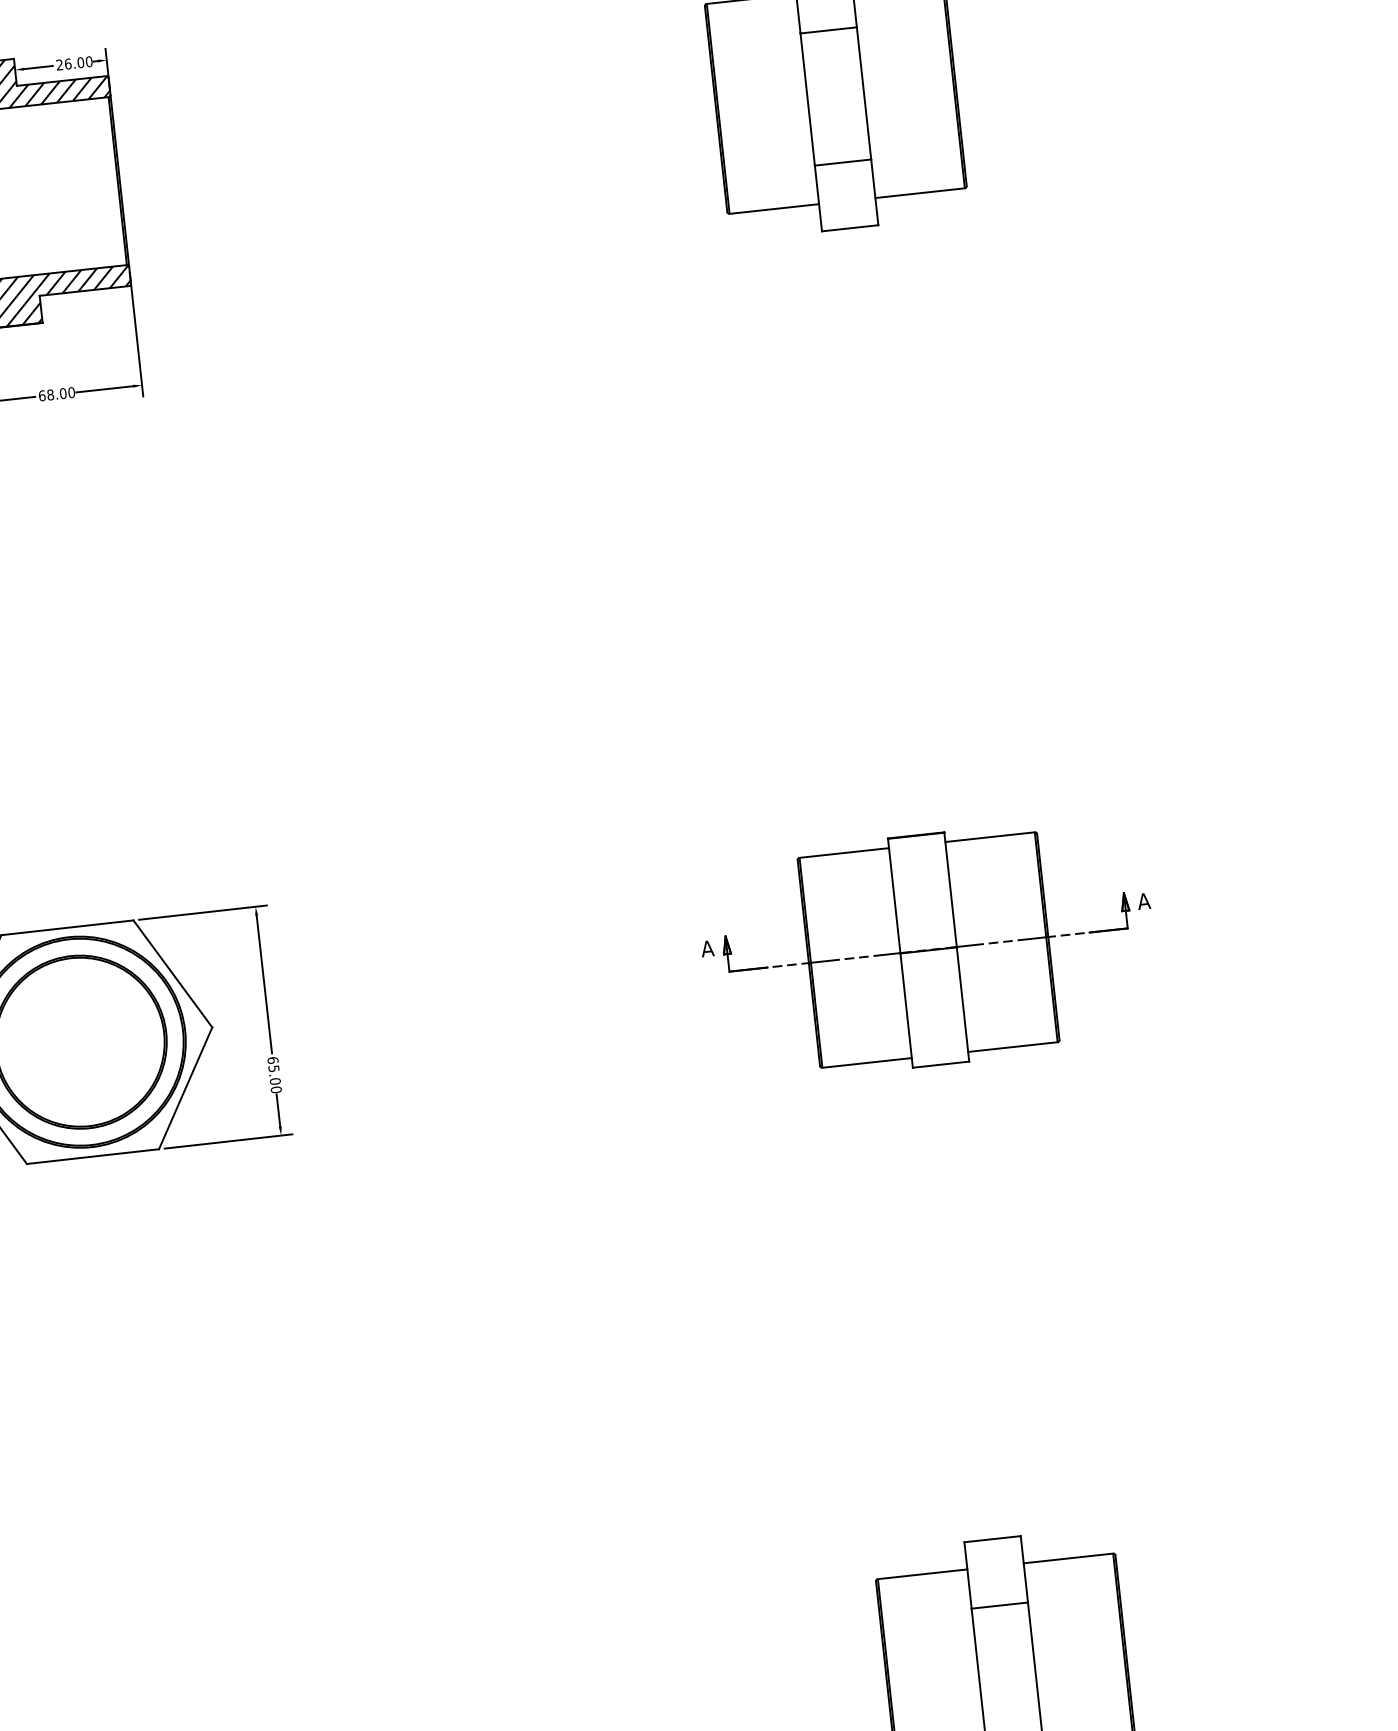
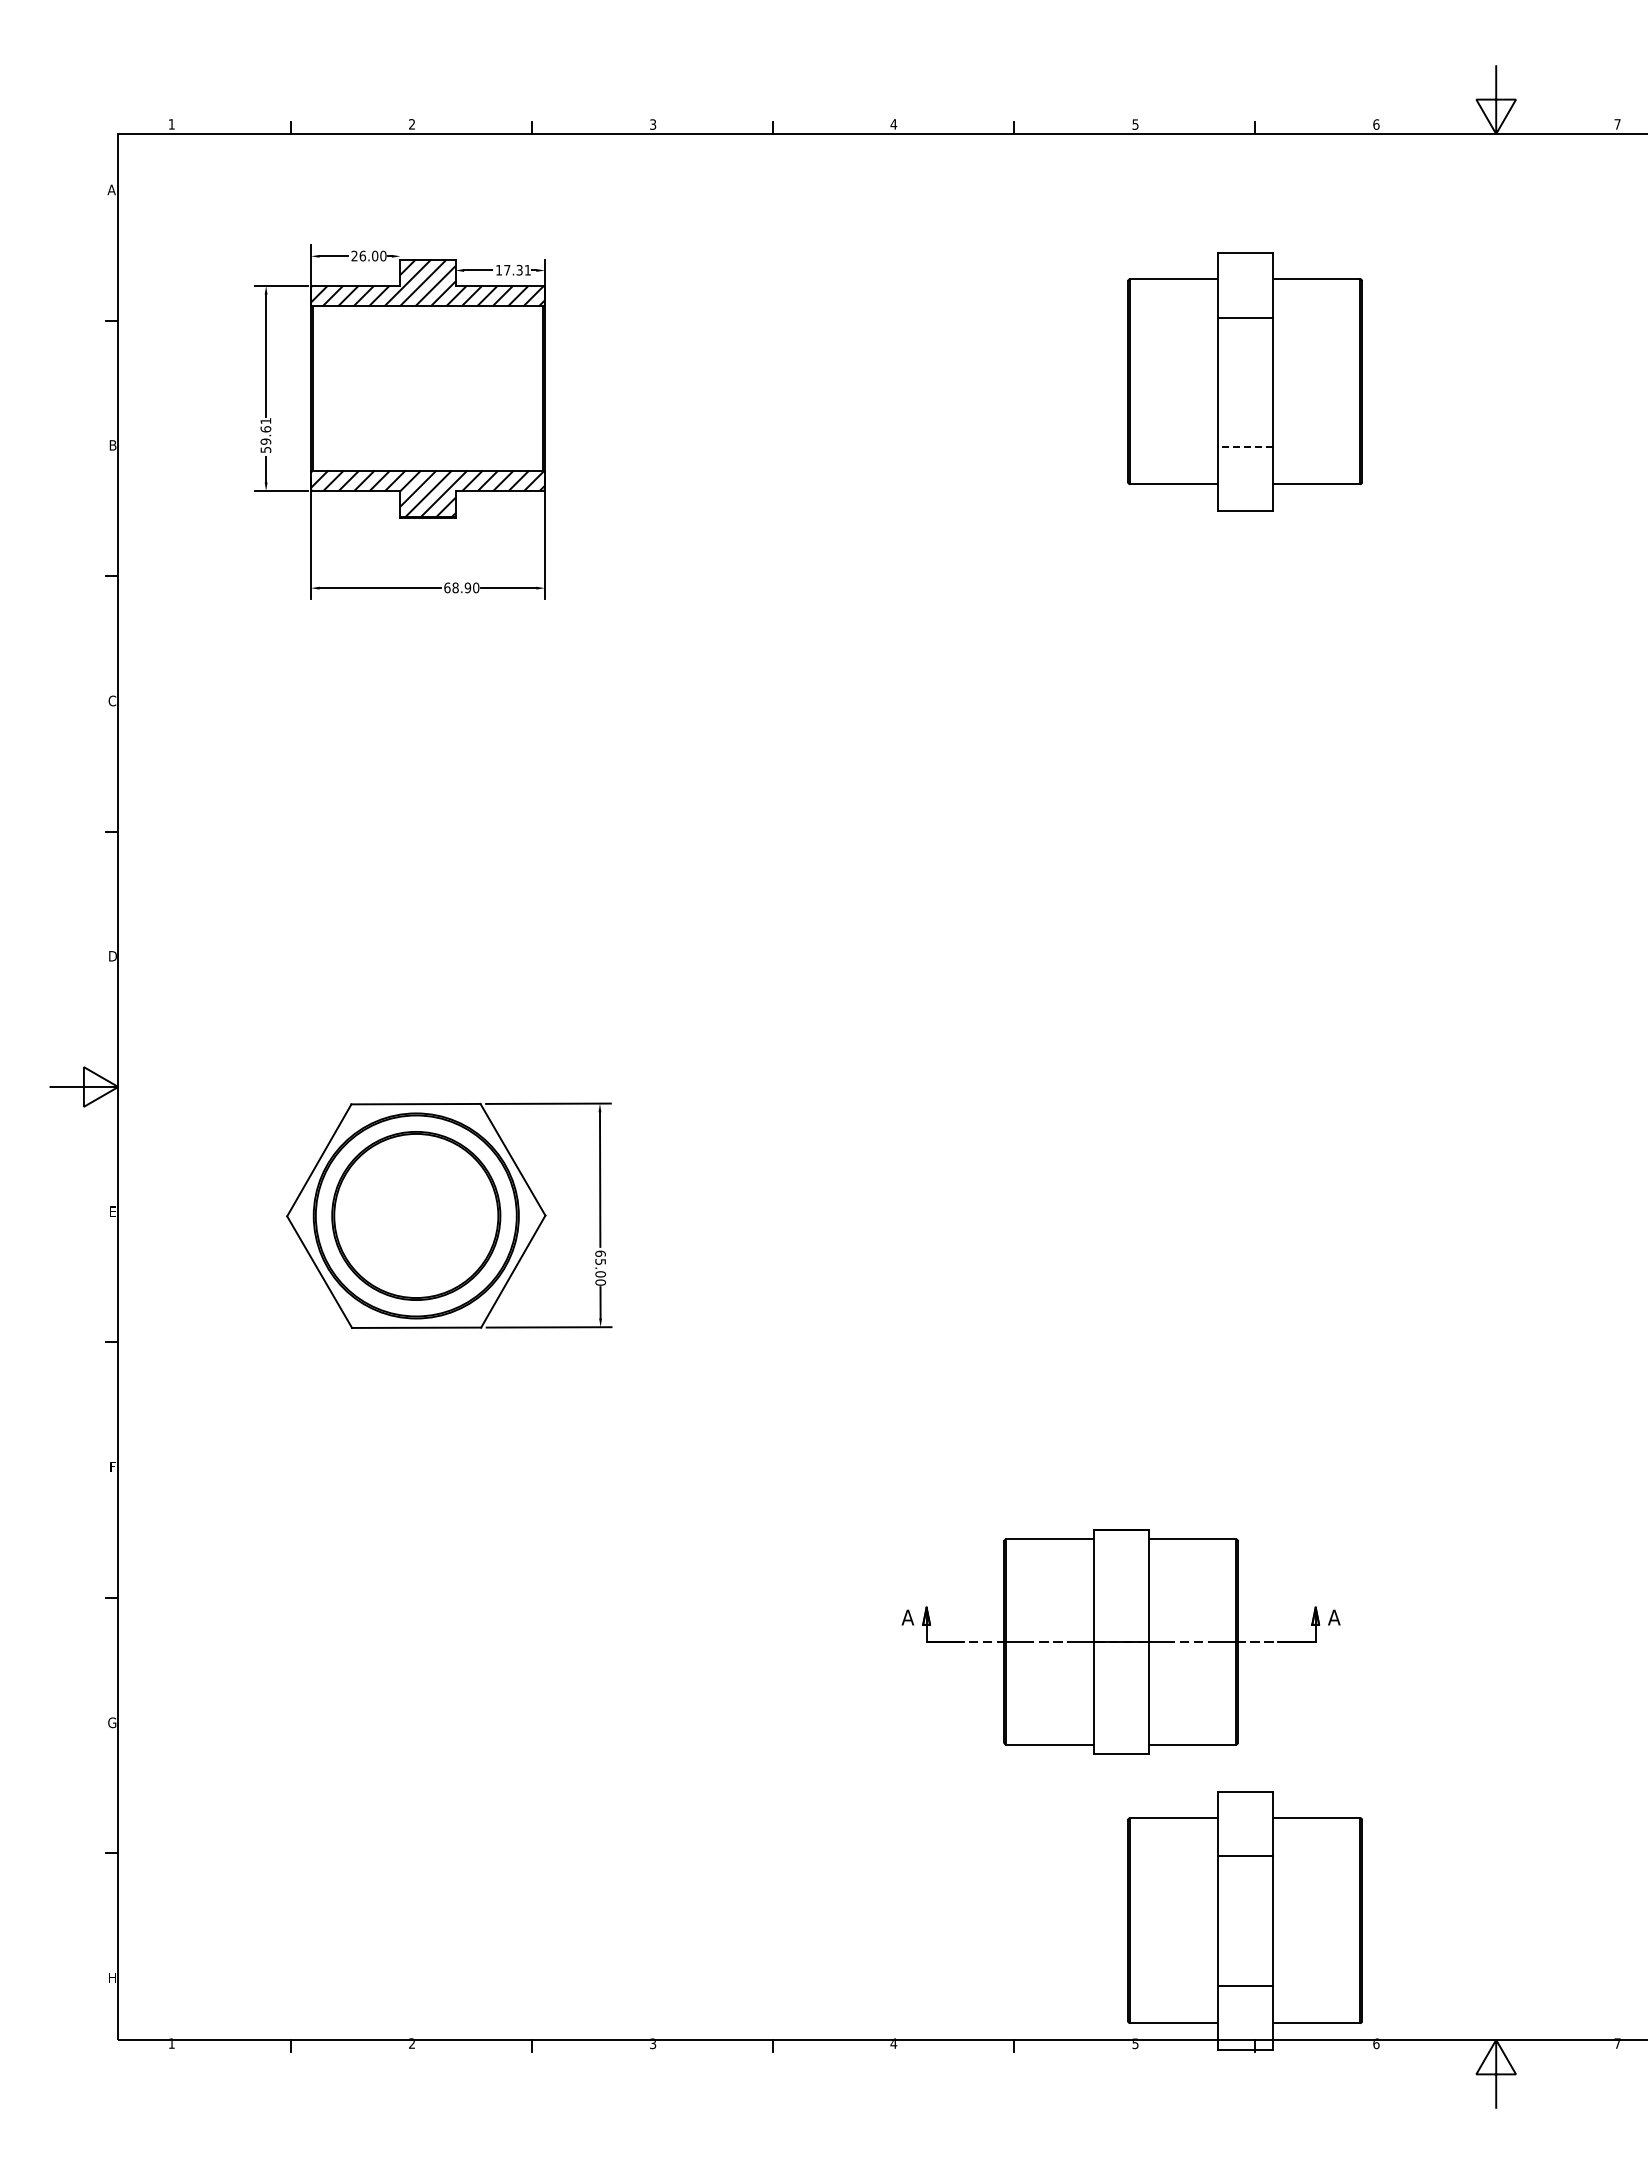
text: (74, 62) -> (513, 269), 26.00 -> 17.31
line: (843, 162) -> (1245, 446), solid -> dashed
text: (62, 393) -> (467, 587), 68.00 -> 68.90
part: (927, 949) -> (1120, 1641), moved

